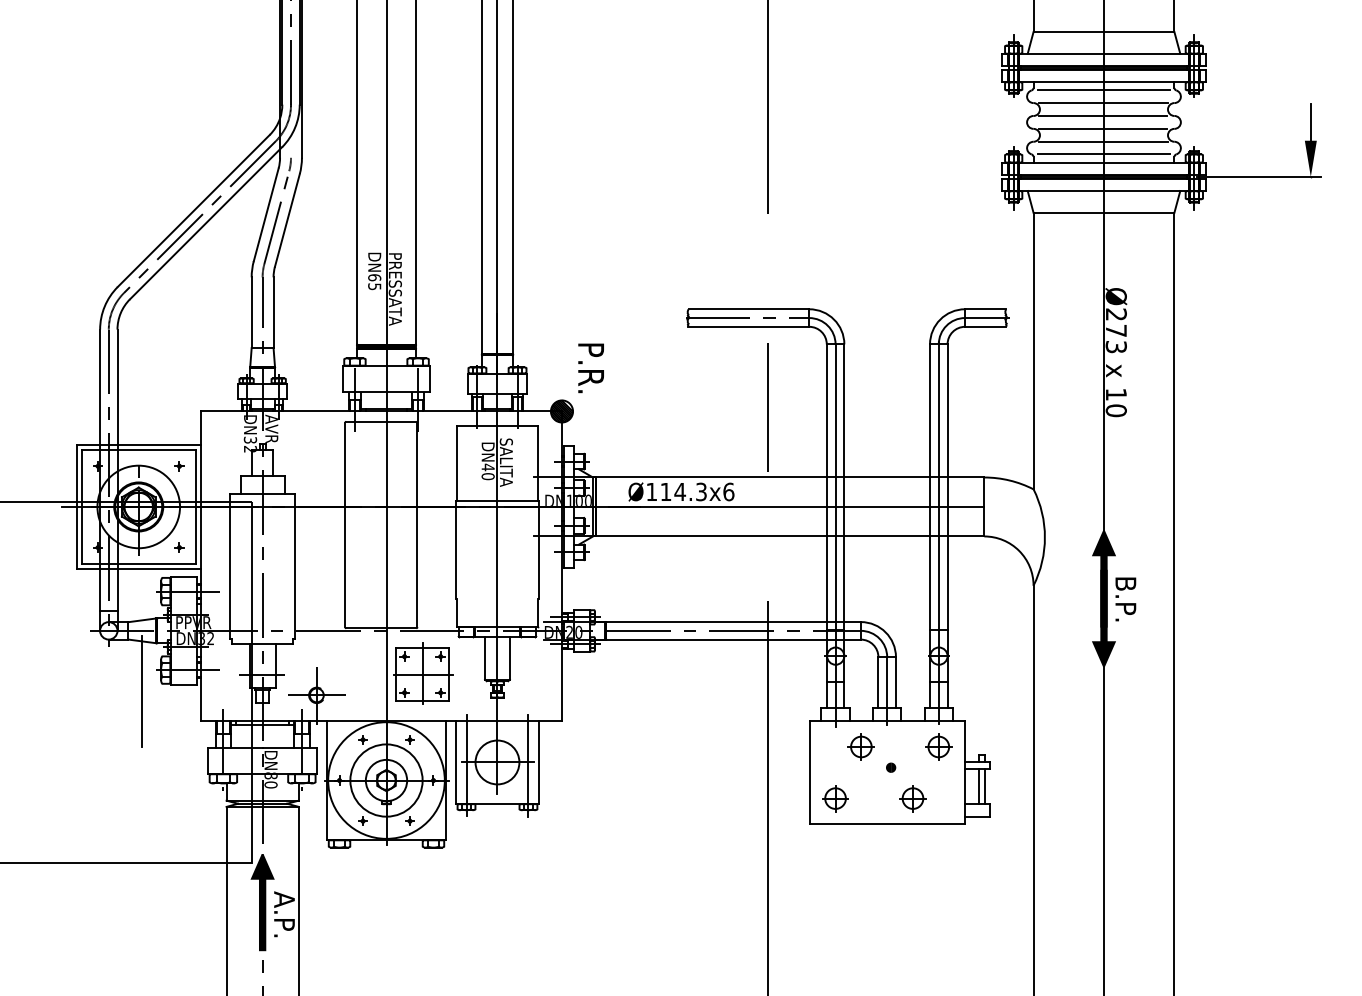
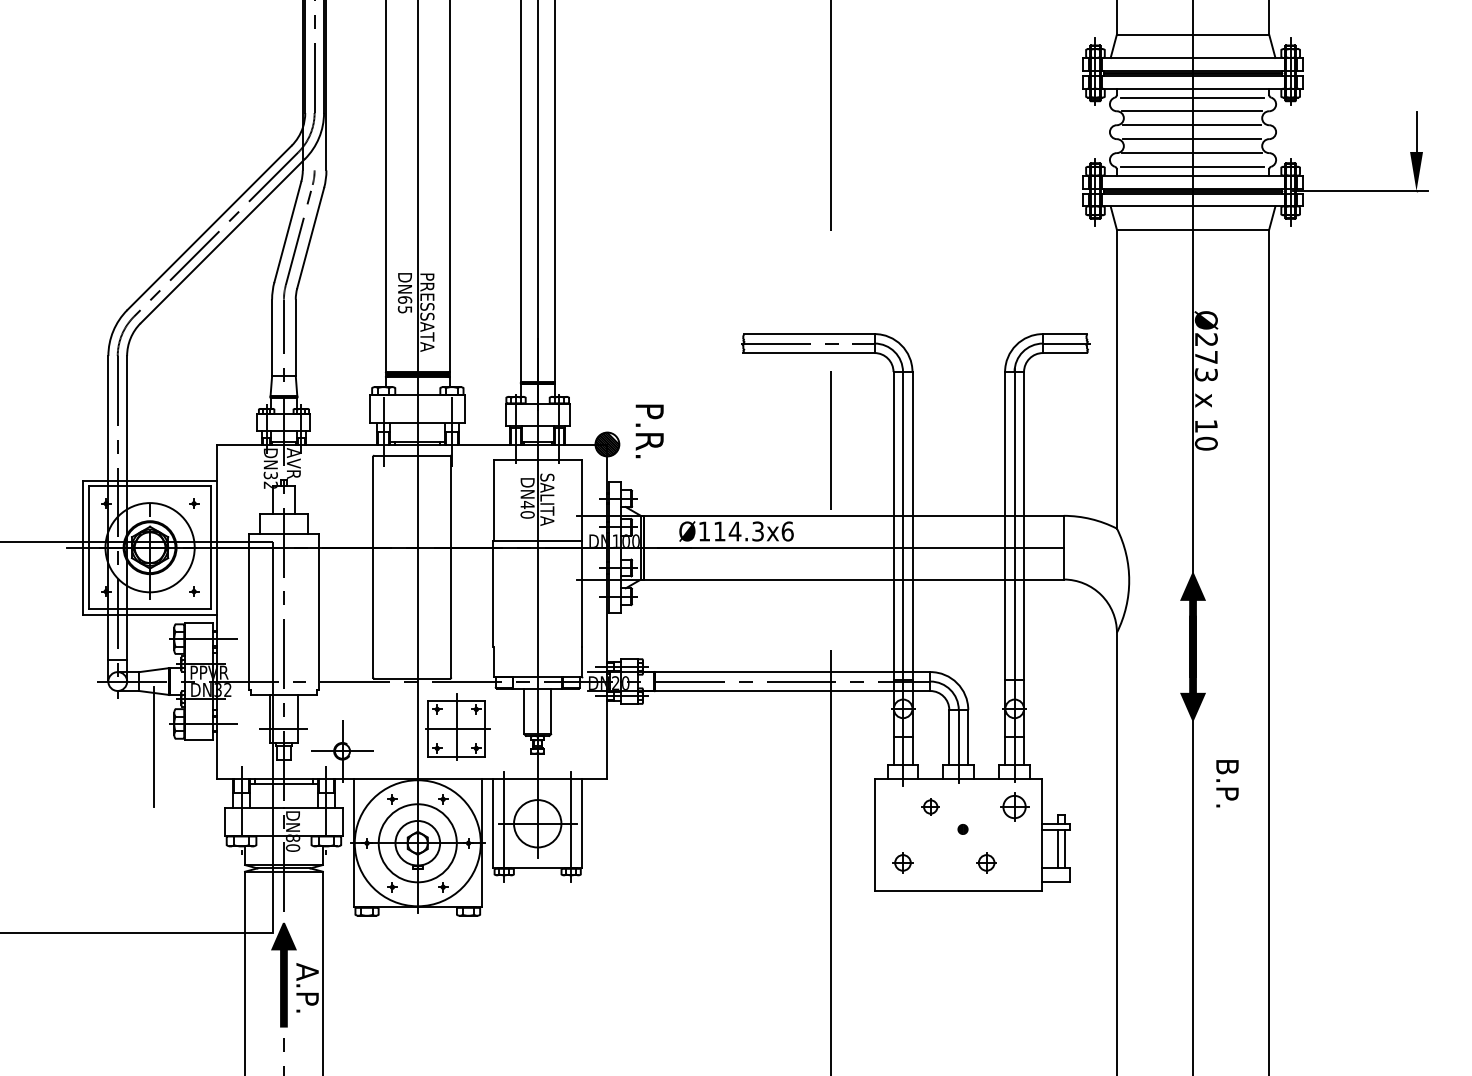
text: (590, 368) -> (649, 431), moved
text: (1125, 599) -> (1227, 783), moved
part: (860, 746) -> (929, 806), size x0.6
part: (835, 798) -> (902, 862), size x0.7
part: (912, 798) -> (986, 862), size x0.7

